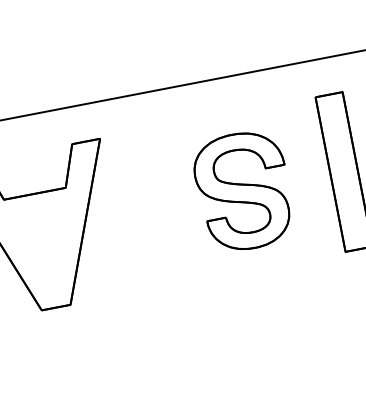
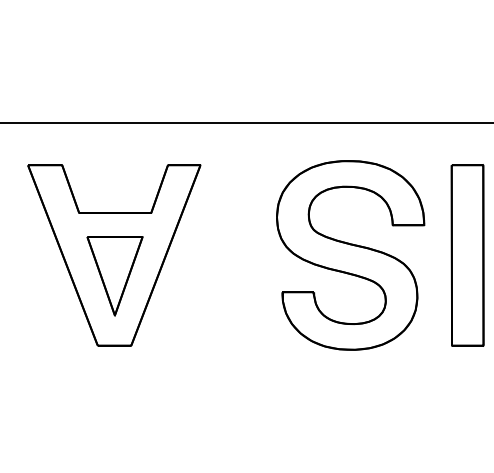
part: (243, 191) -> (350, 255), size x1.43
part: (44, 248) -> (114, 276), added

